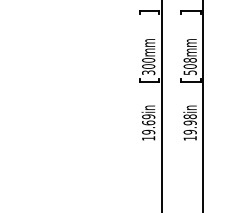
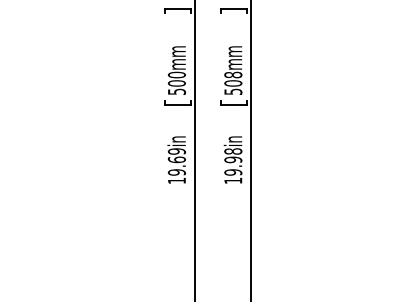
text: (148, 72) -> (176, 91), 300mm -> 500mm

